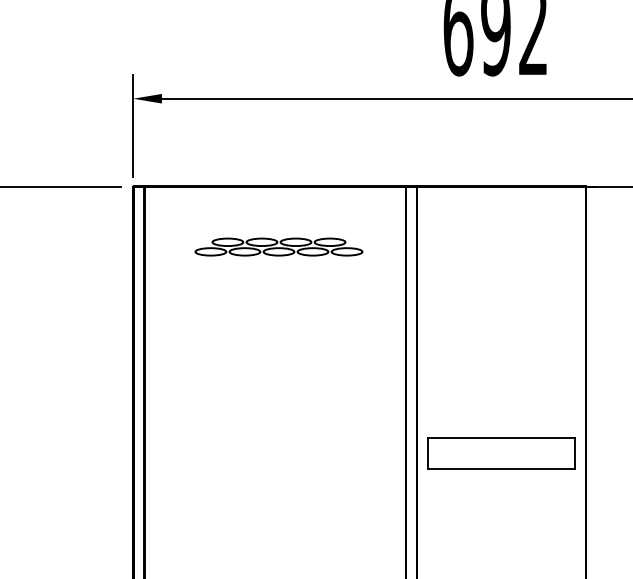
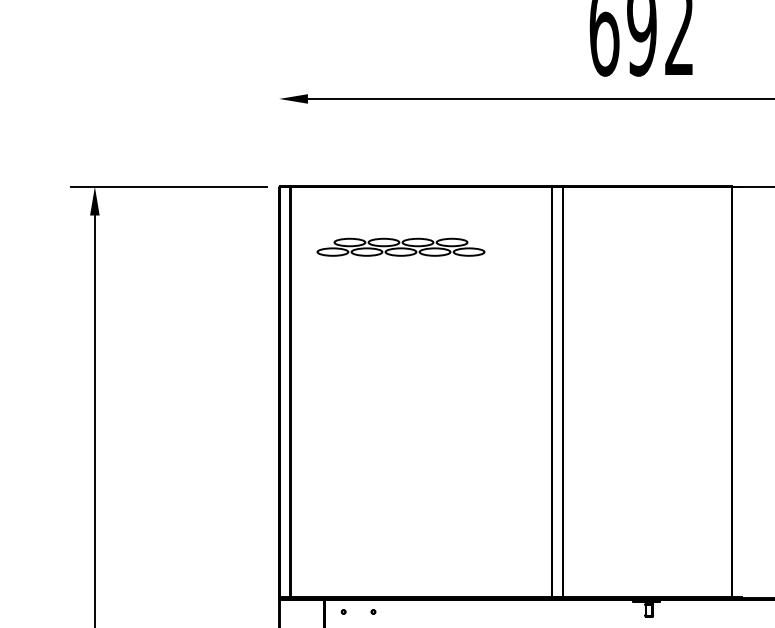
line: (133, 126) -> (279, 126), removed
part: (278, 246) -> (400, 246), moved
part: (501, 453) -> (647, 453), removed

